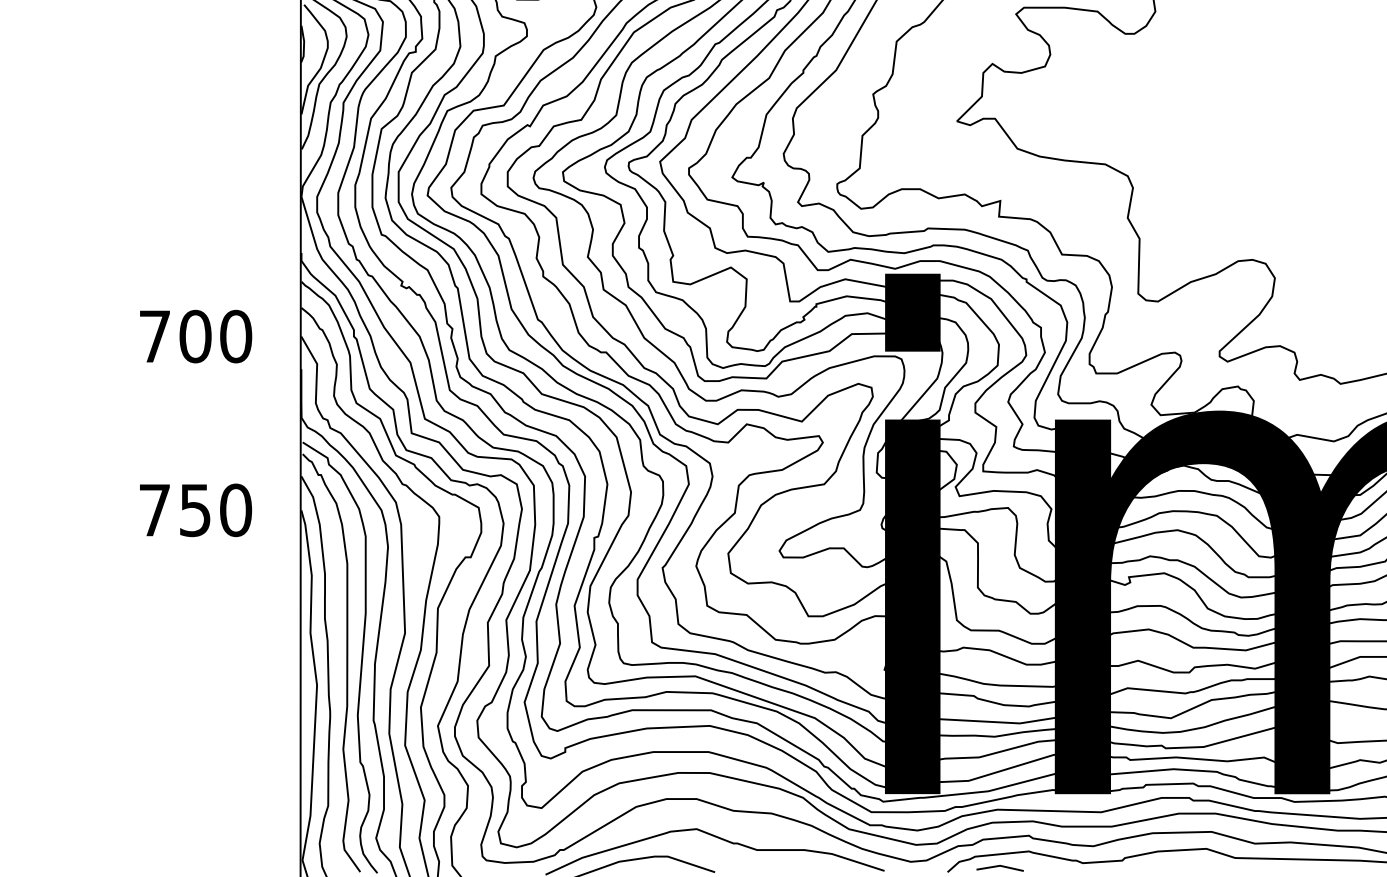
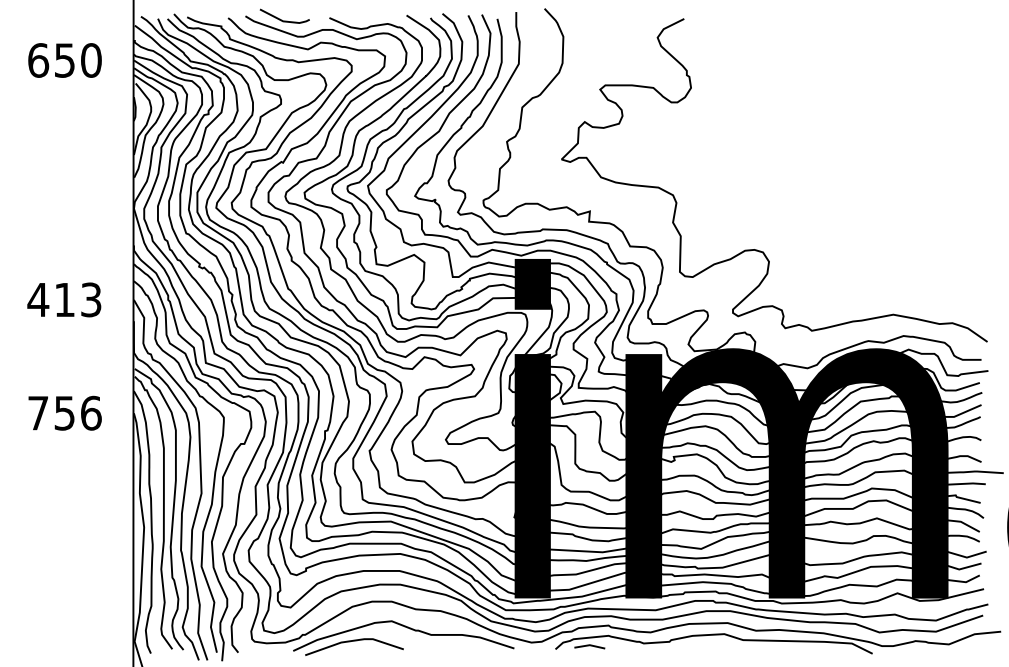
text: (194, 335) -> (64, 299), 700 -> 413
text: (234, 509) -> (90, 412), 750 -> 756

